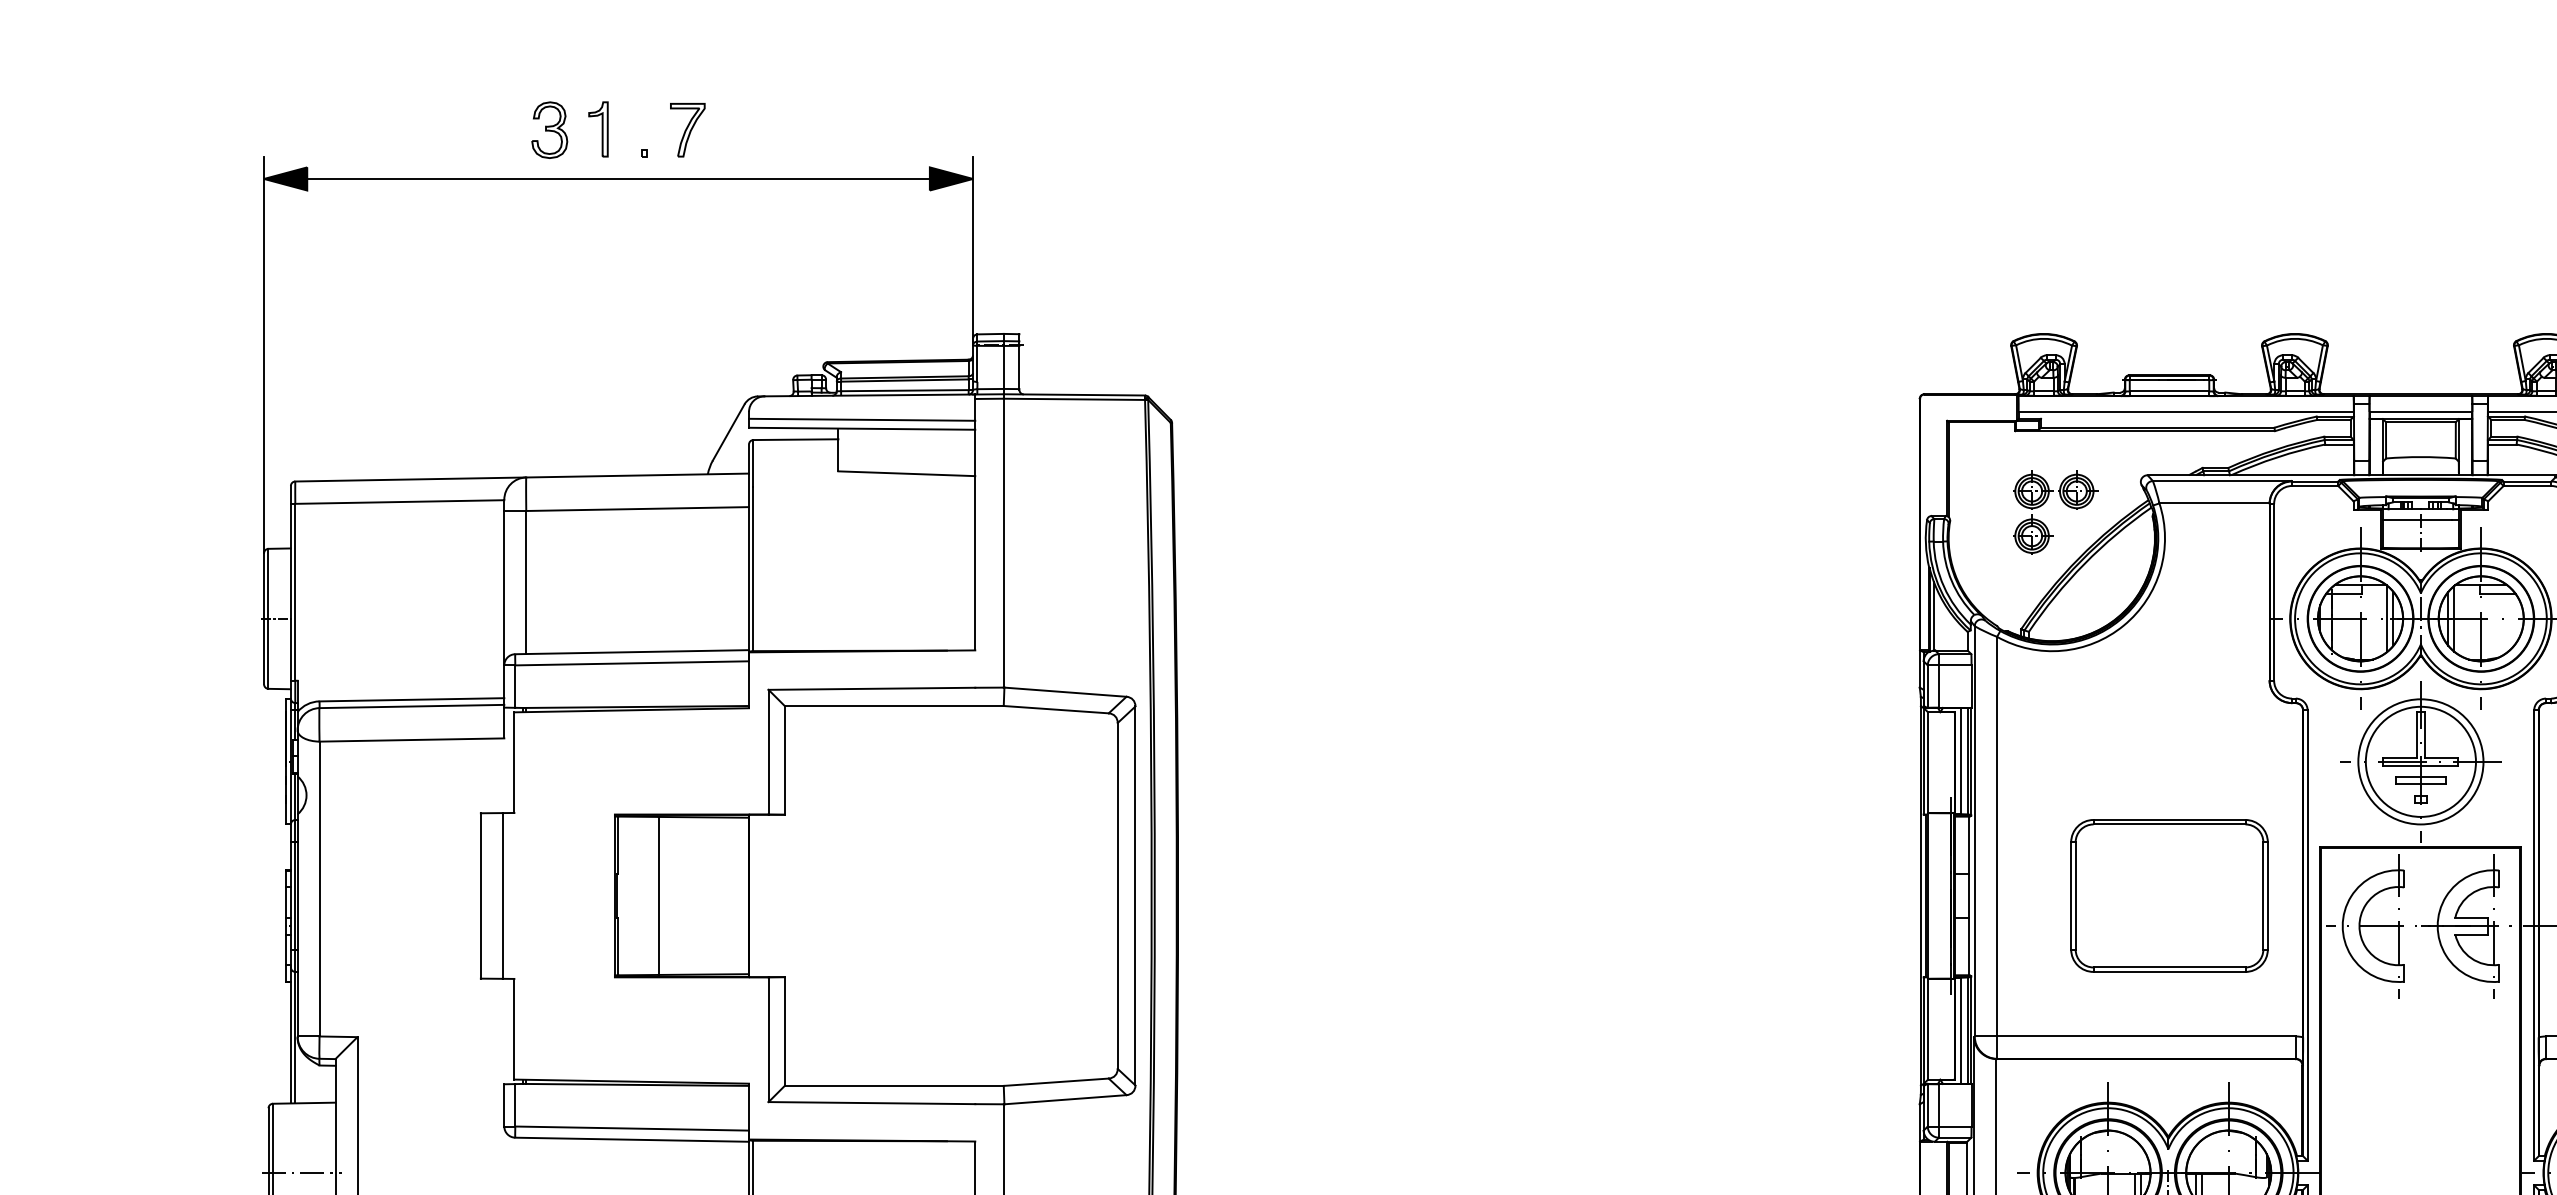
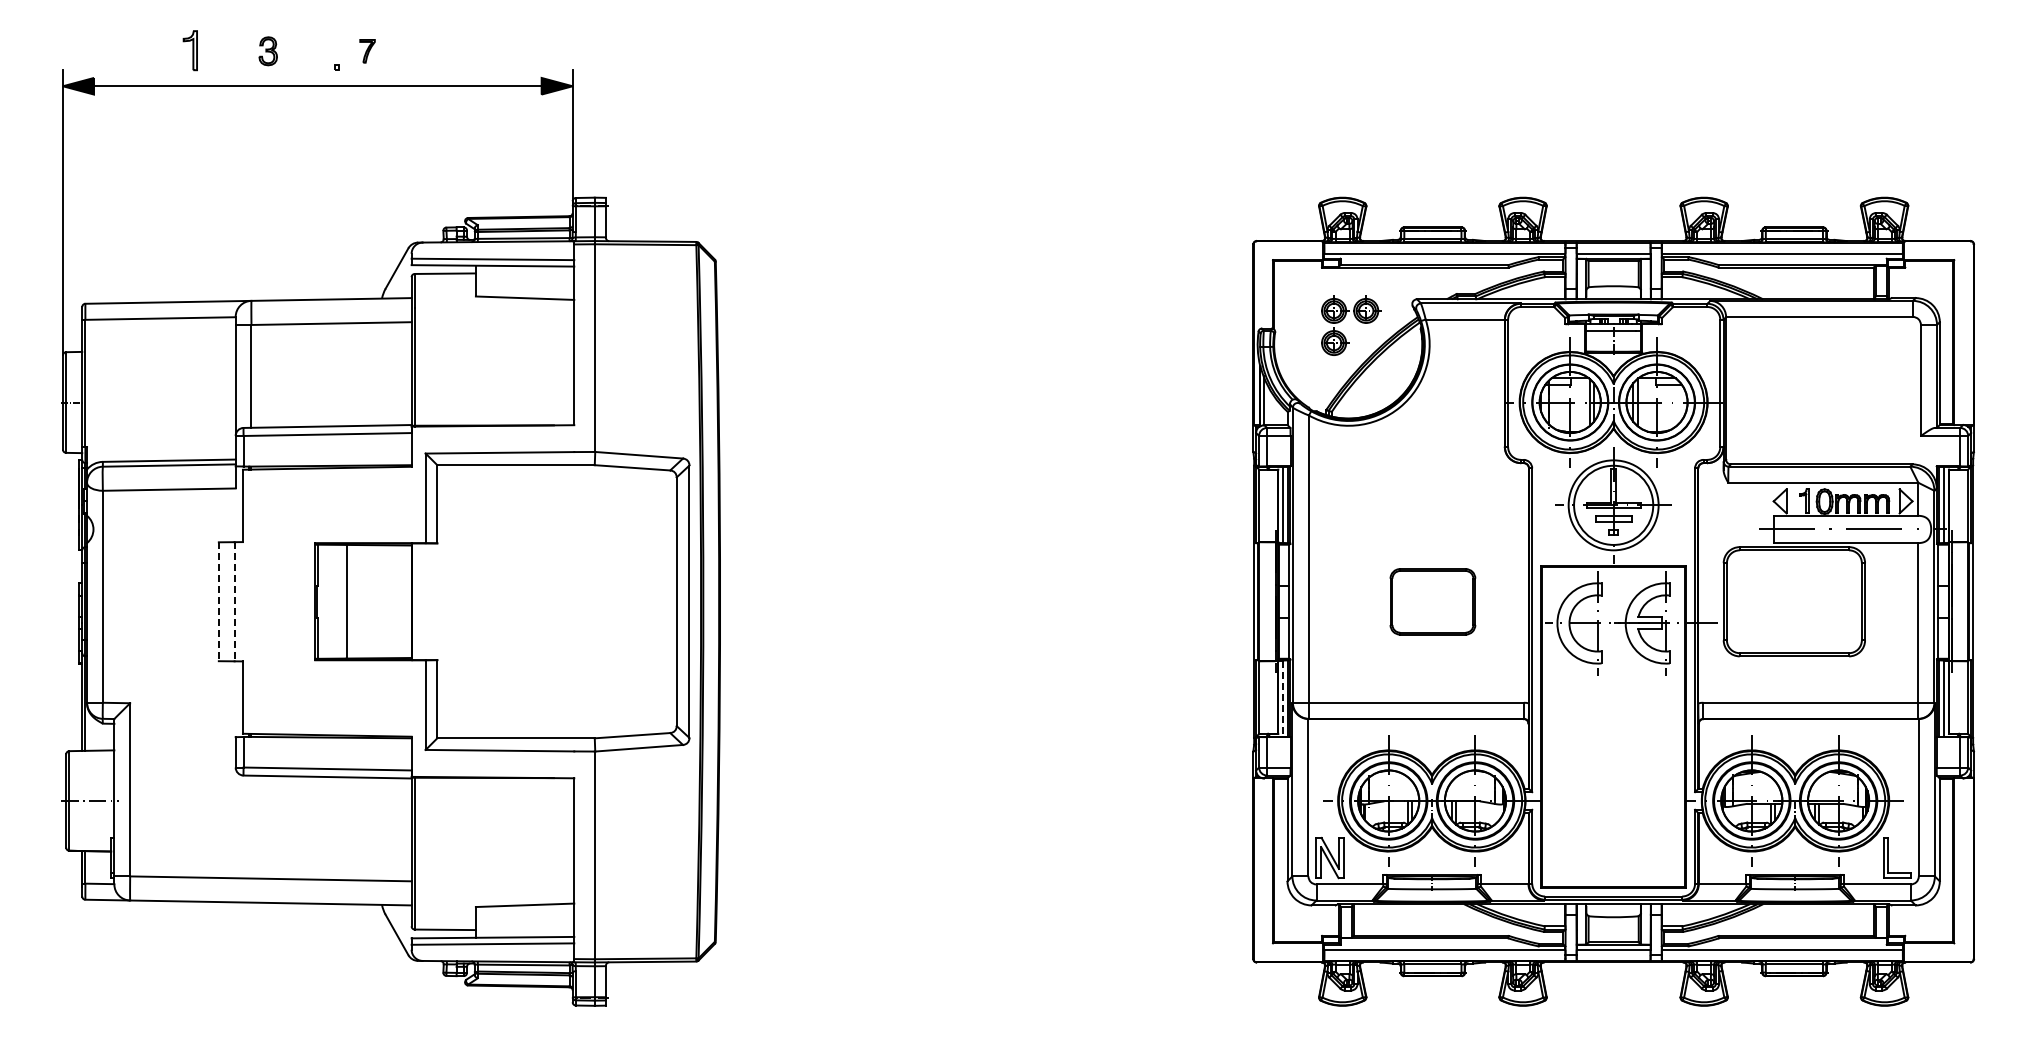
part: (597, 129) -> (189, 50), moved
part: (548, 130) -> (267, 51), size x0.7
part: (687, 130) -> (367, 51), size x0.6
line: (502, 895) -> (234, 601), solid -> dashed
part: (2168, 895) -> (1432, 601), size x0.6
line: (480, 896) -> (218, 602), solid -> dashed
line: (1961, 1031) -> (1283, 699), solid -> dashed

